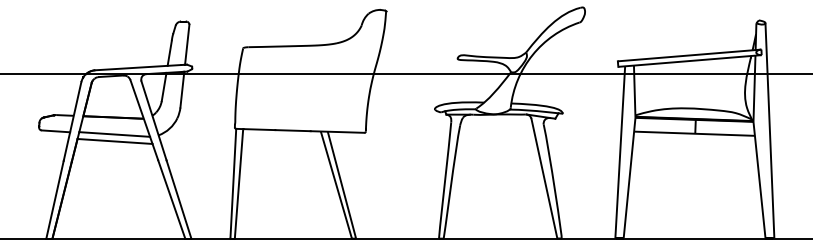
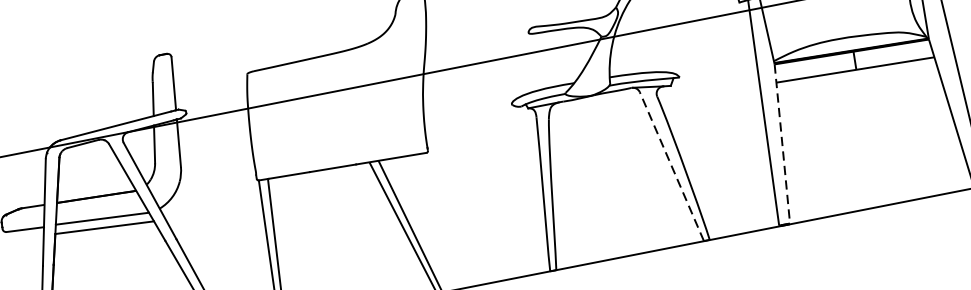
line: (544, 178) -> (671, 166), solid -> dashed
line: (629, 178) -> (782, 144), solid -> dashed

